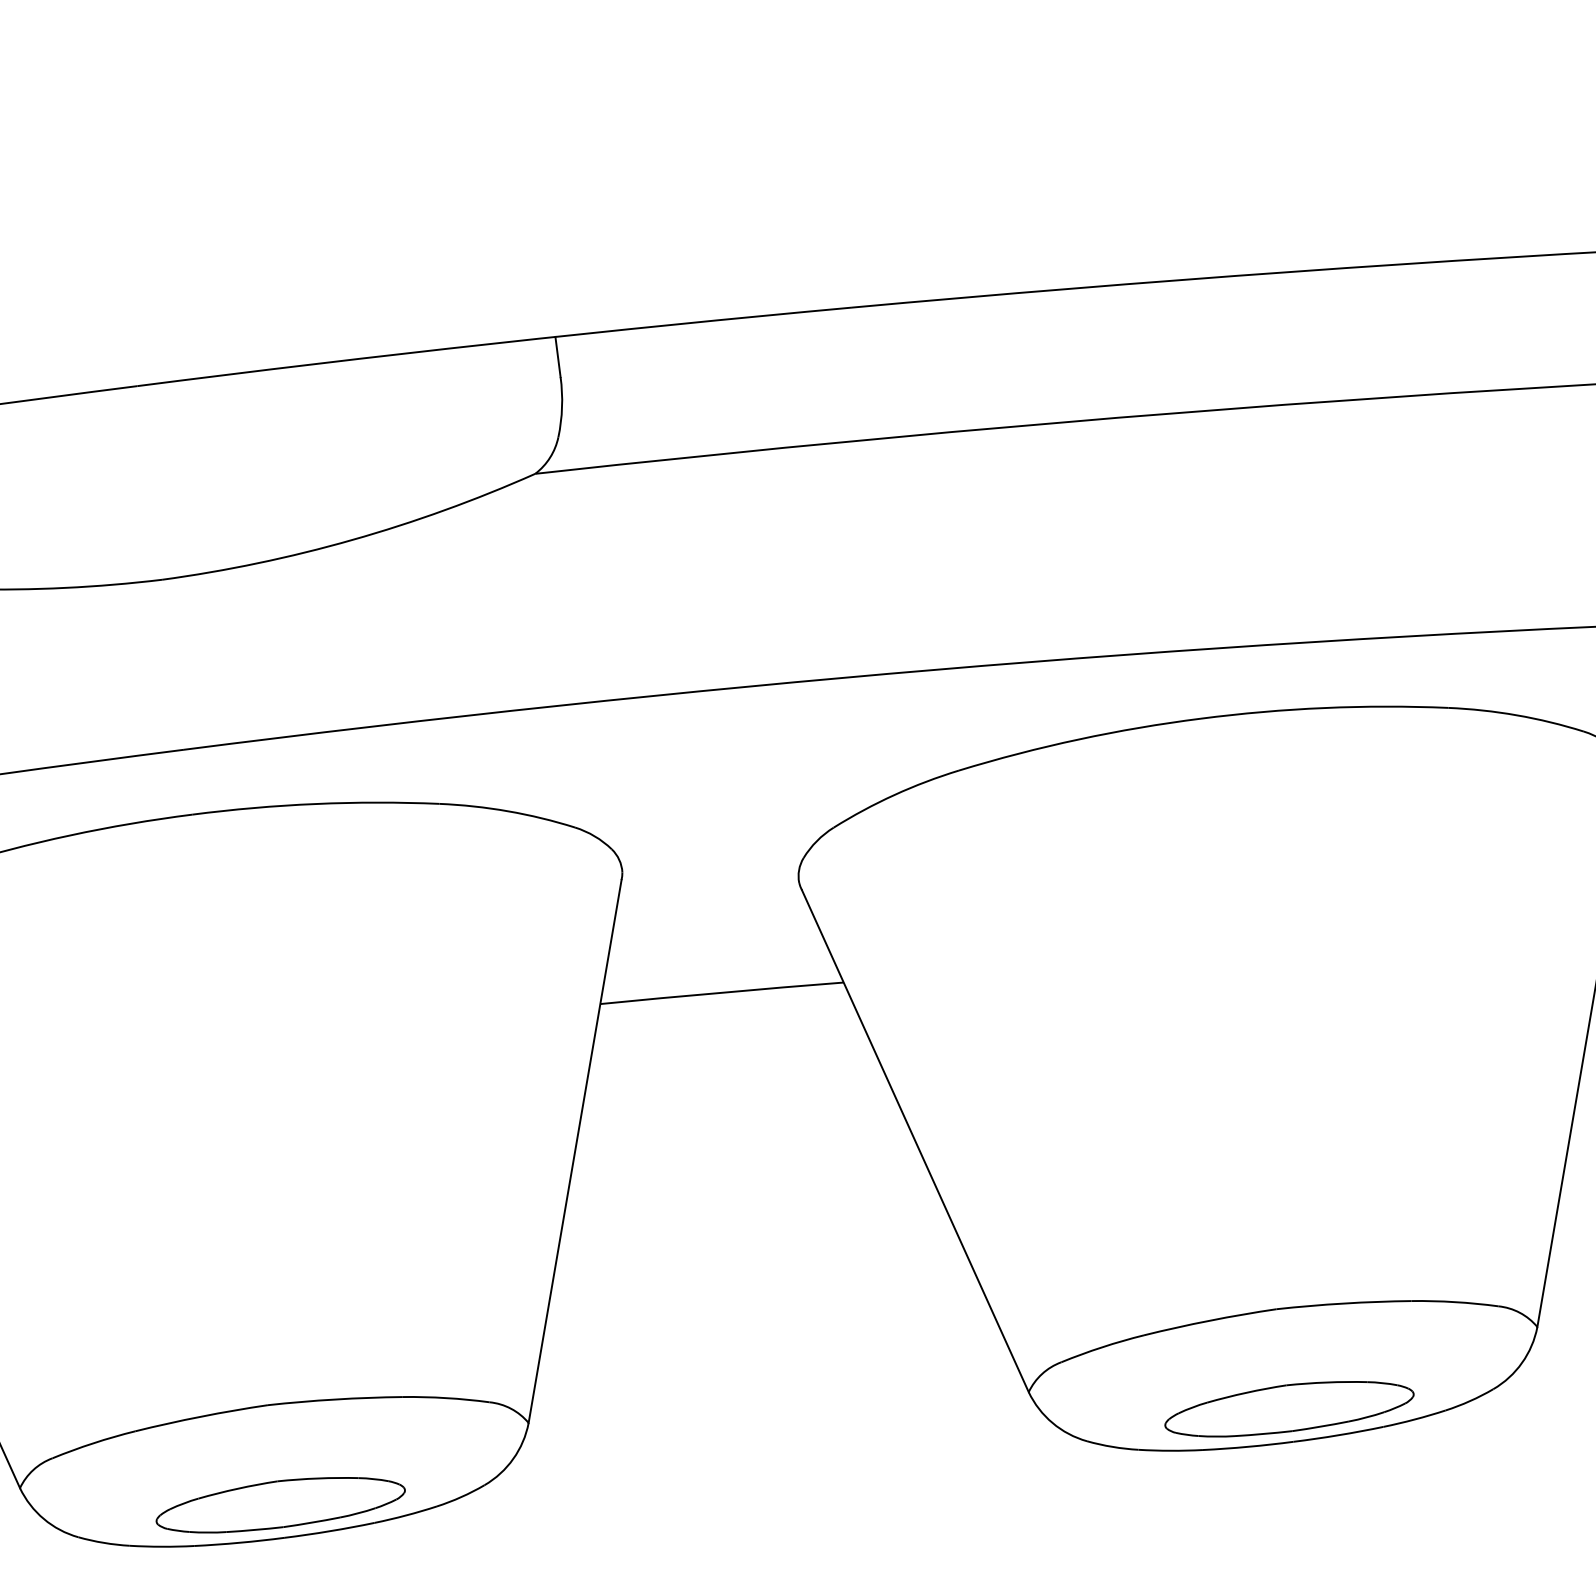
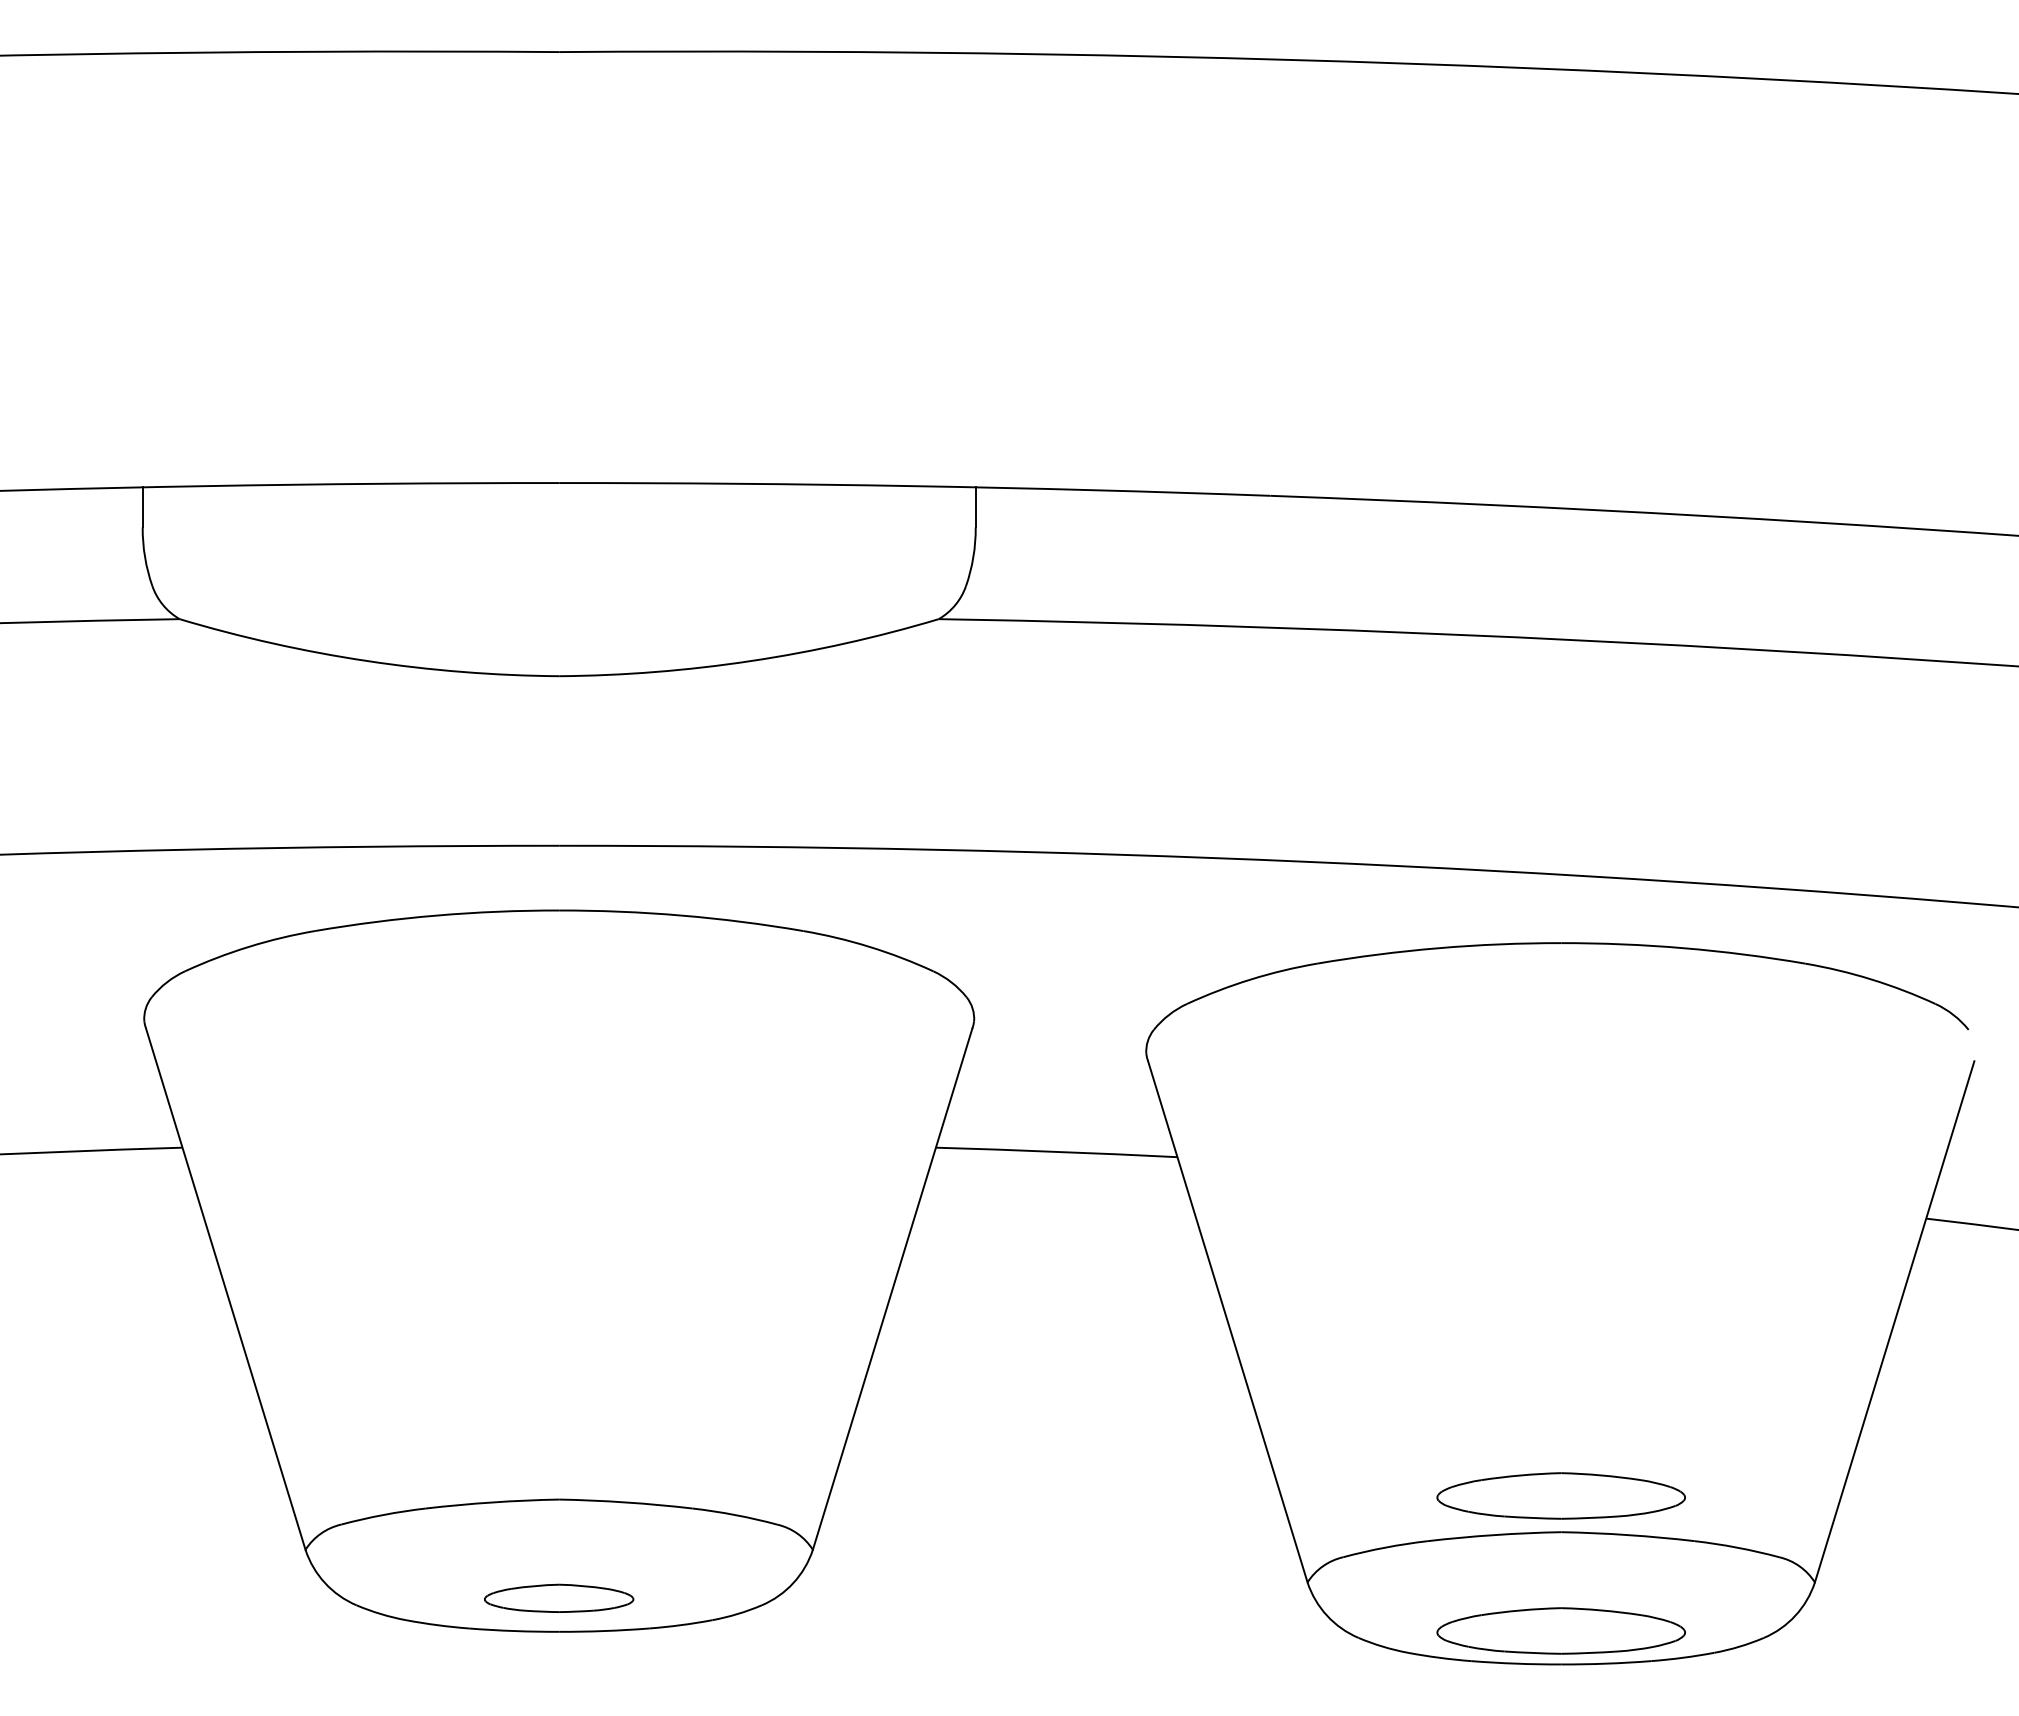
part: (1271, 1272) -> (1560, 1495), added
part: (279, 1504) -> (558, 1598), size x0.6

